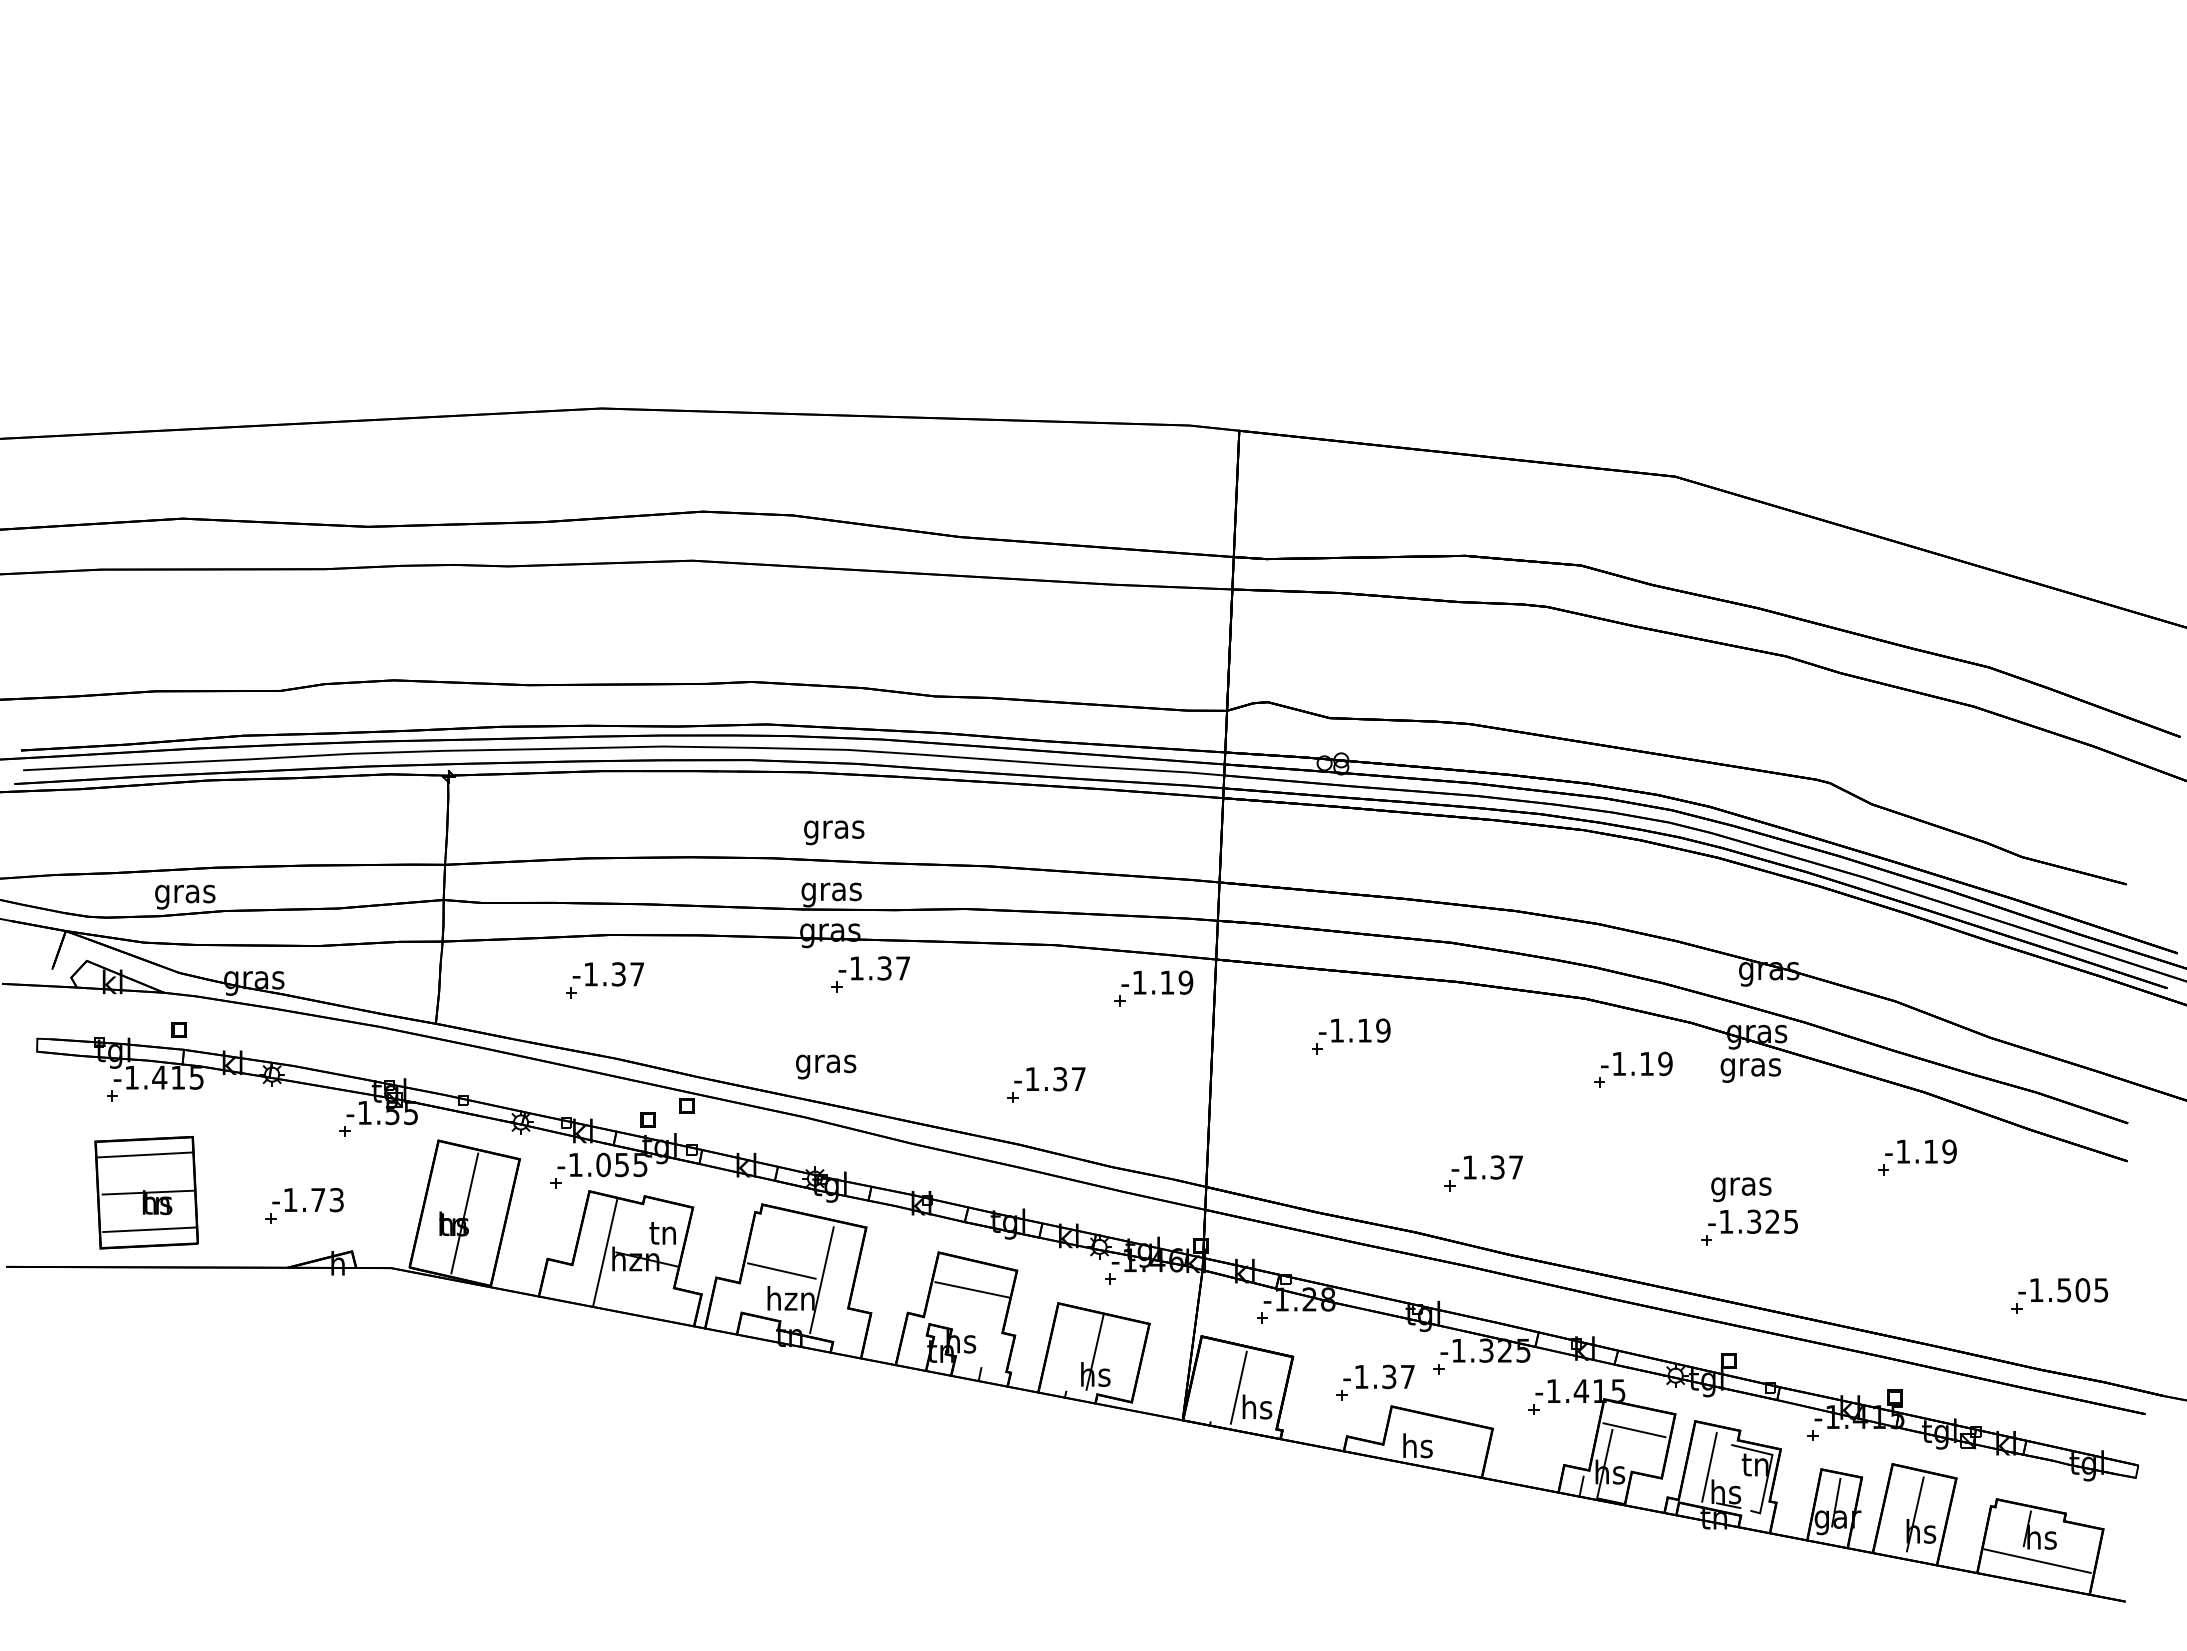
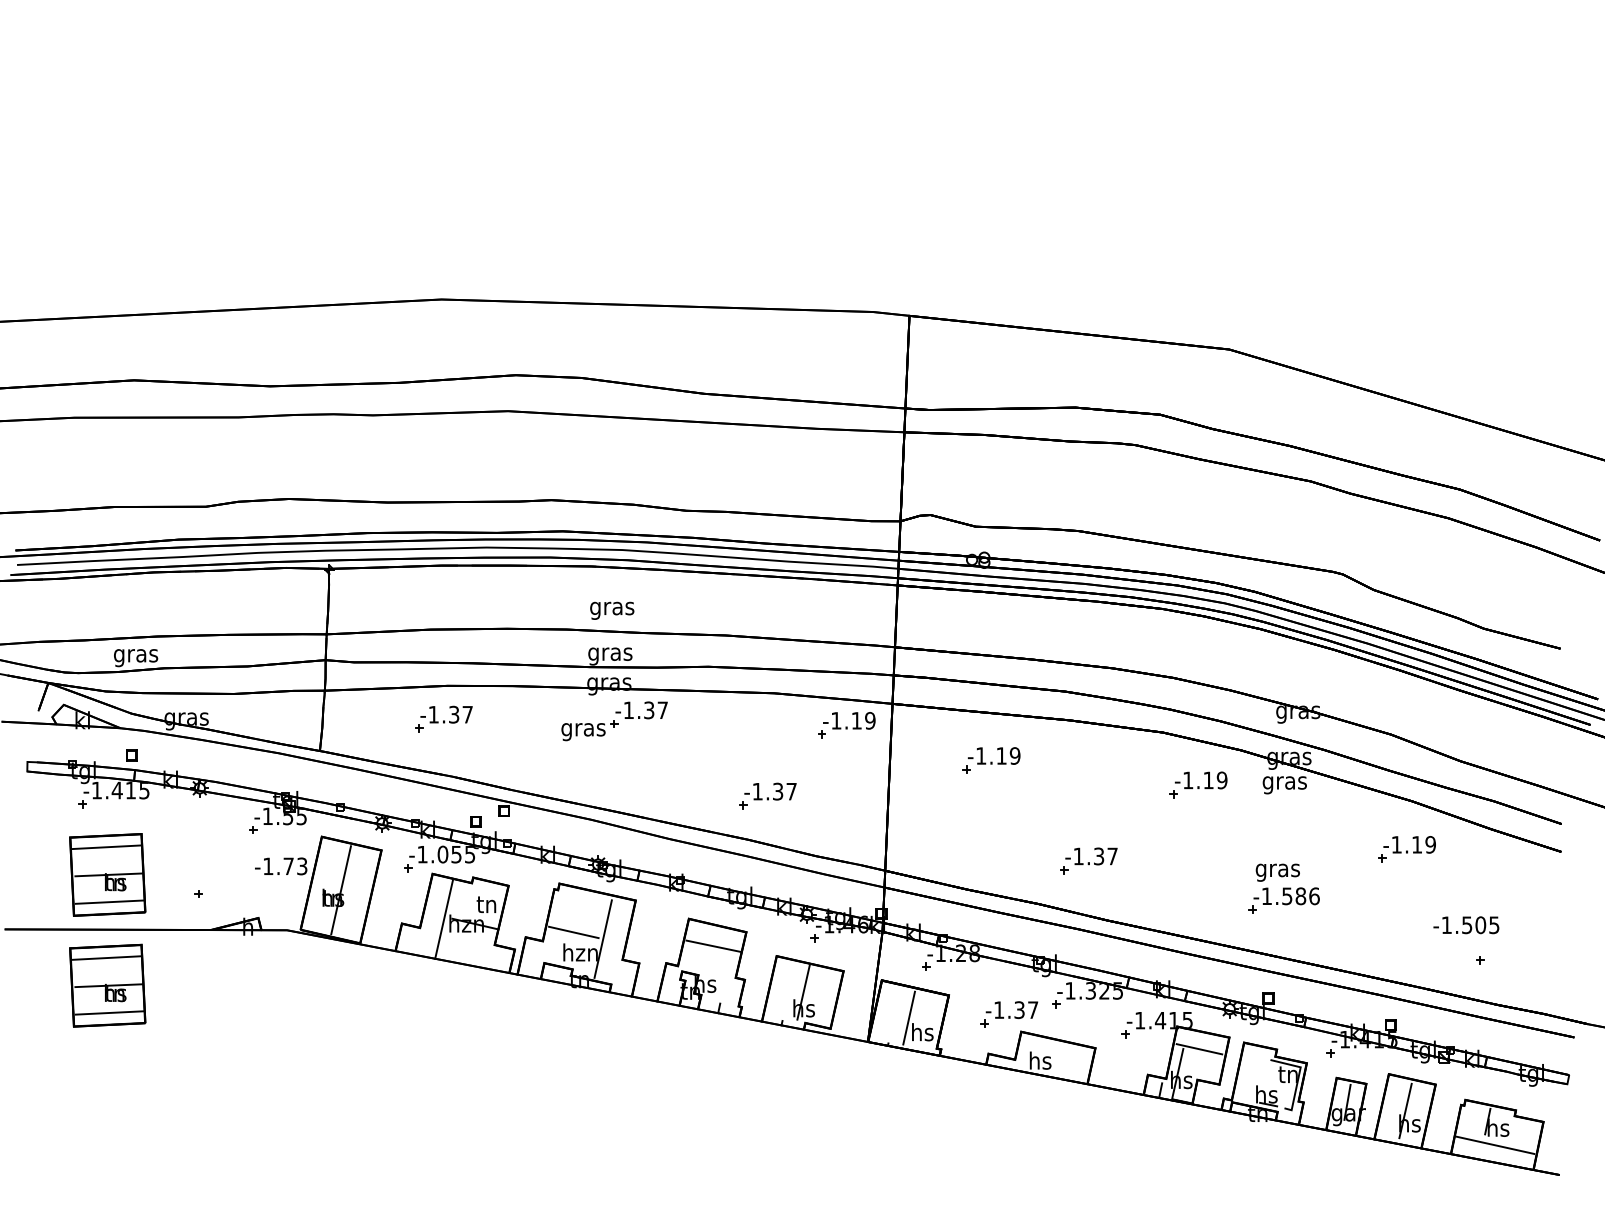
text: (826, 1066) -> (583, 731), moved
text: (307, 1200) -> (280, 866), moved
text: (1772, 1221) -> (1300, 896), -1.325 -> -1.586
text: (2063, 1290) -> (1466, 925), moved
part: (146, 1343) -> (107, 985), added
line: (1709, 1467) -> (1254, 1076), removed

